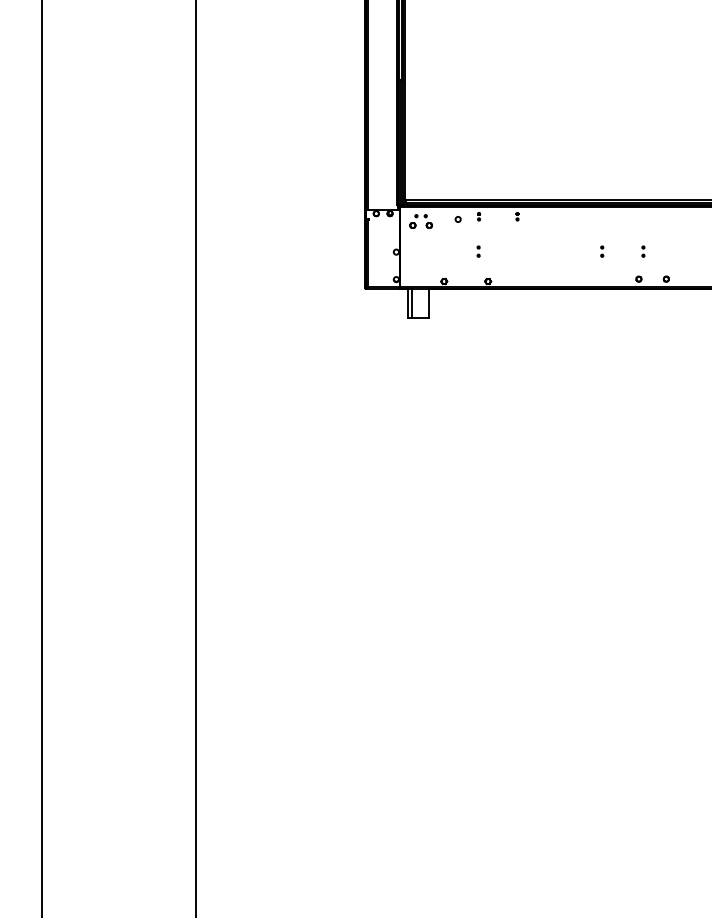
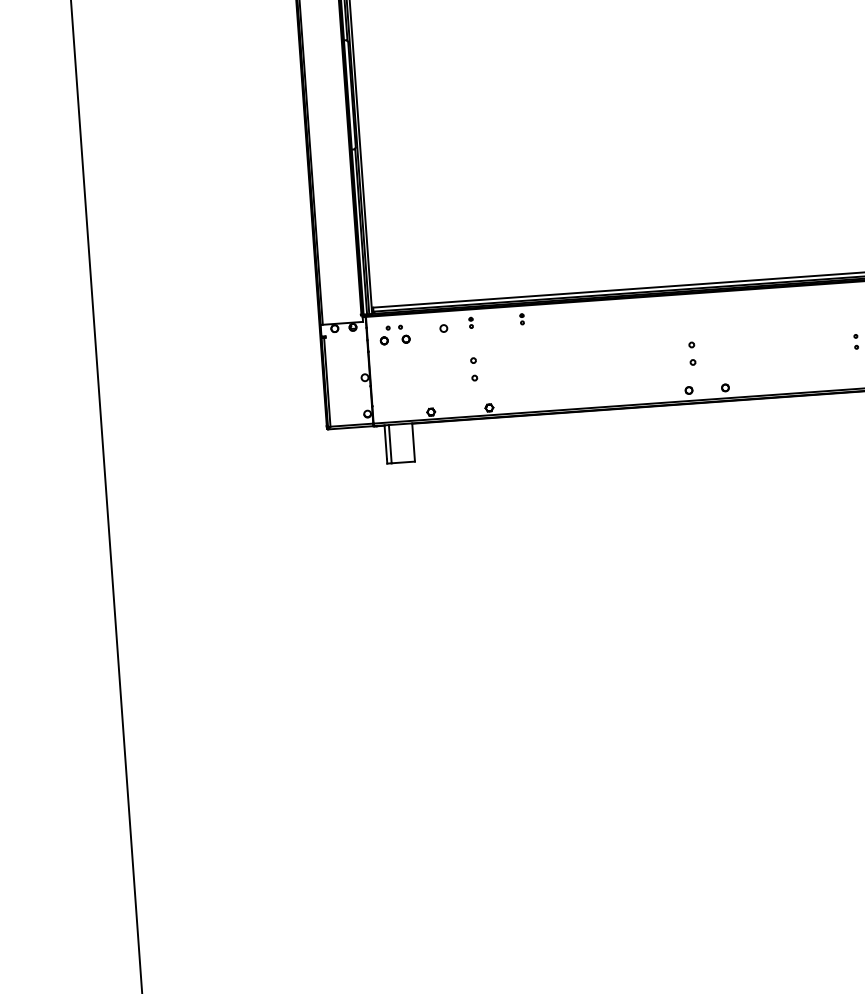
part: (478, 251) -> (473, 369), size x1.6
part: (602, 251) -> (638, 357), removed
part: (643, 251) -> (692, 353), size x1.6

